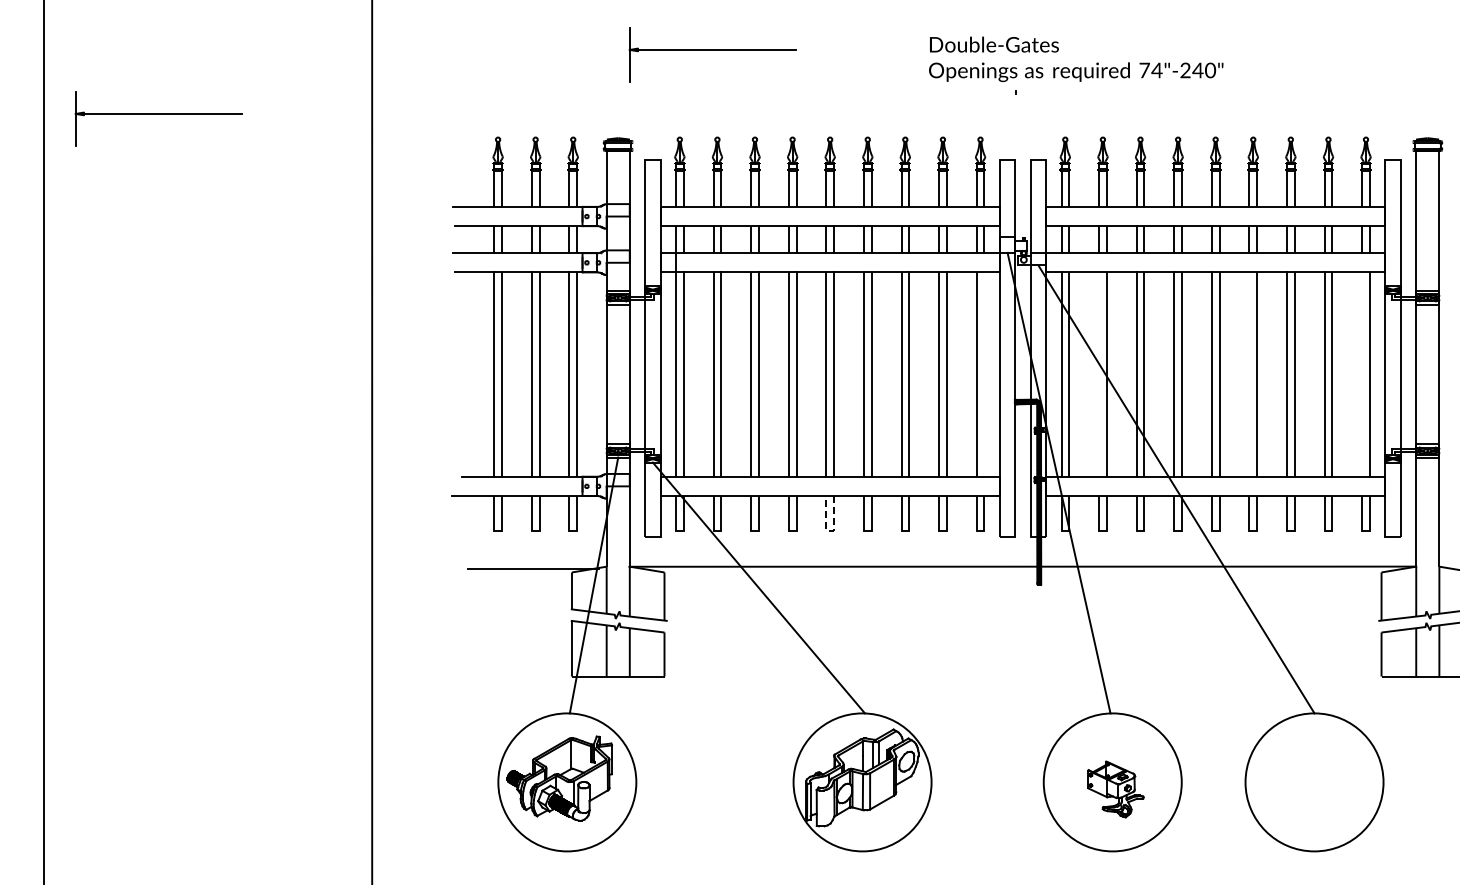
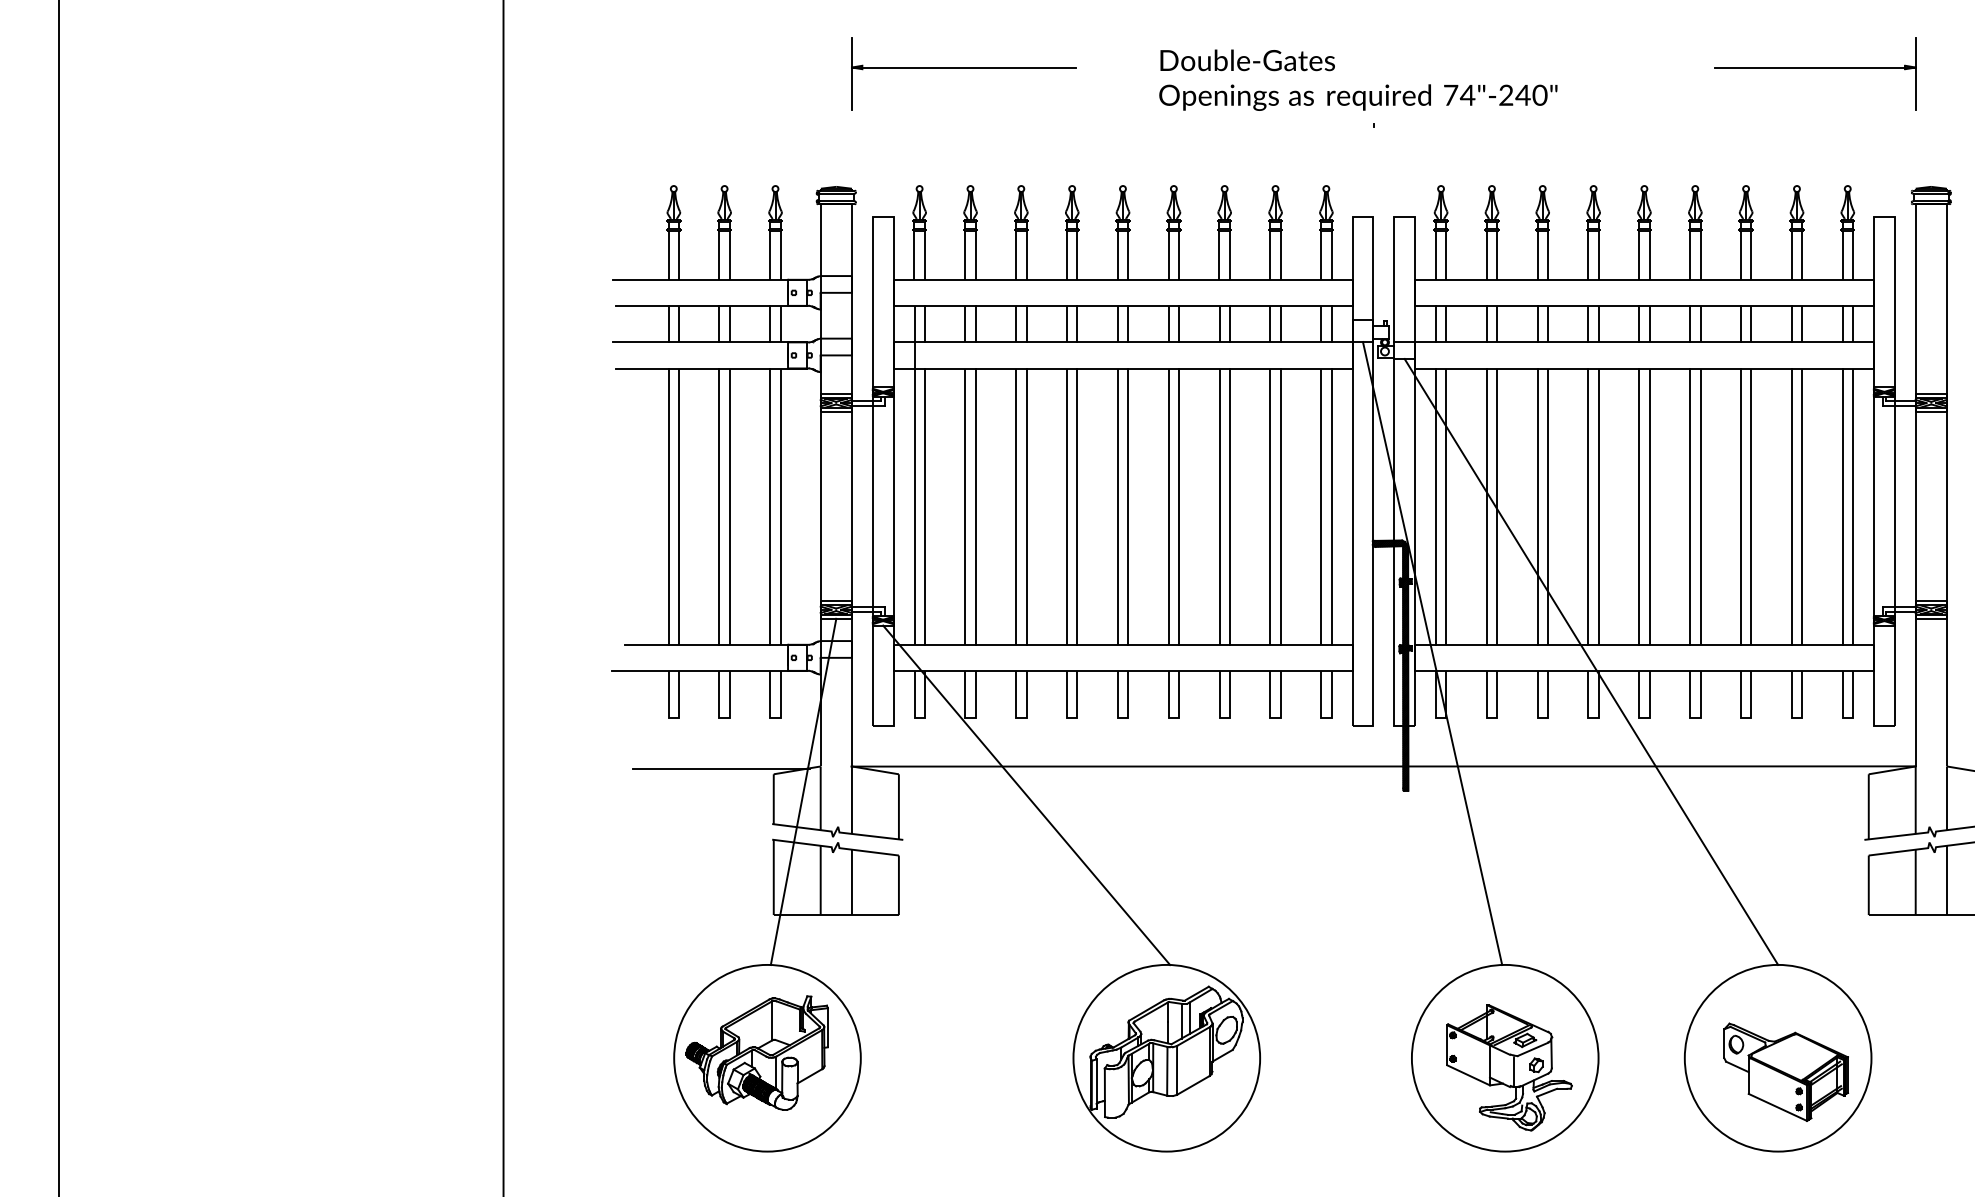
part: (1342, 54) -> (1815, 73), added
text: (1076, 58) -> (1358, 79), moved
part: (158, 118) -> (214, 160), removed
line: (984, 374) -> (1331, 506), added
line: (1099, 374) -> (1487, 506), added
line: (1249, 374) -> (1690, 506), added
line: (1362, 374) -> (1843, 506), added
line: (830, 530) -> (1123, 717), dashed -> solid
part: (1115, 789) -> (1508, 1067), size x1.67
part: (1320, 792) -> (1786, 1071), added

